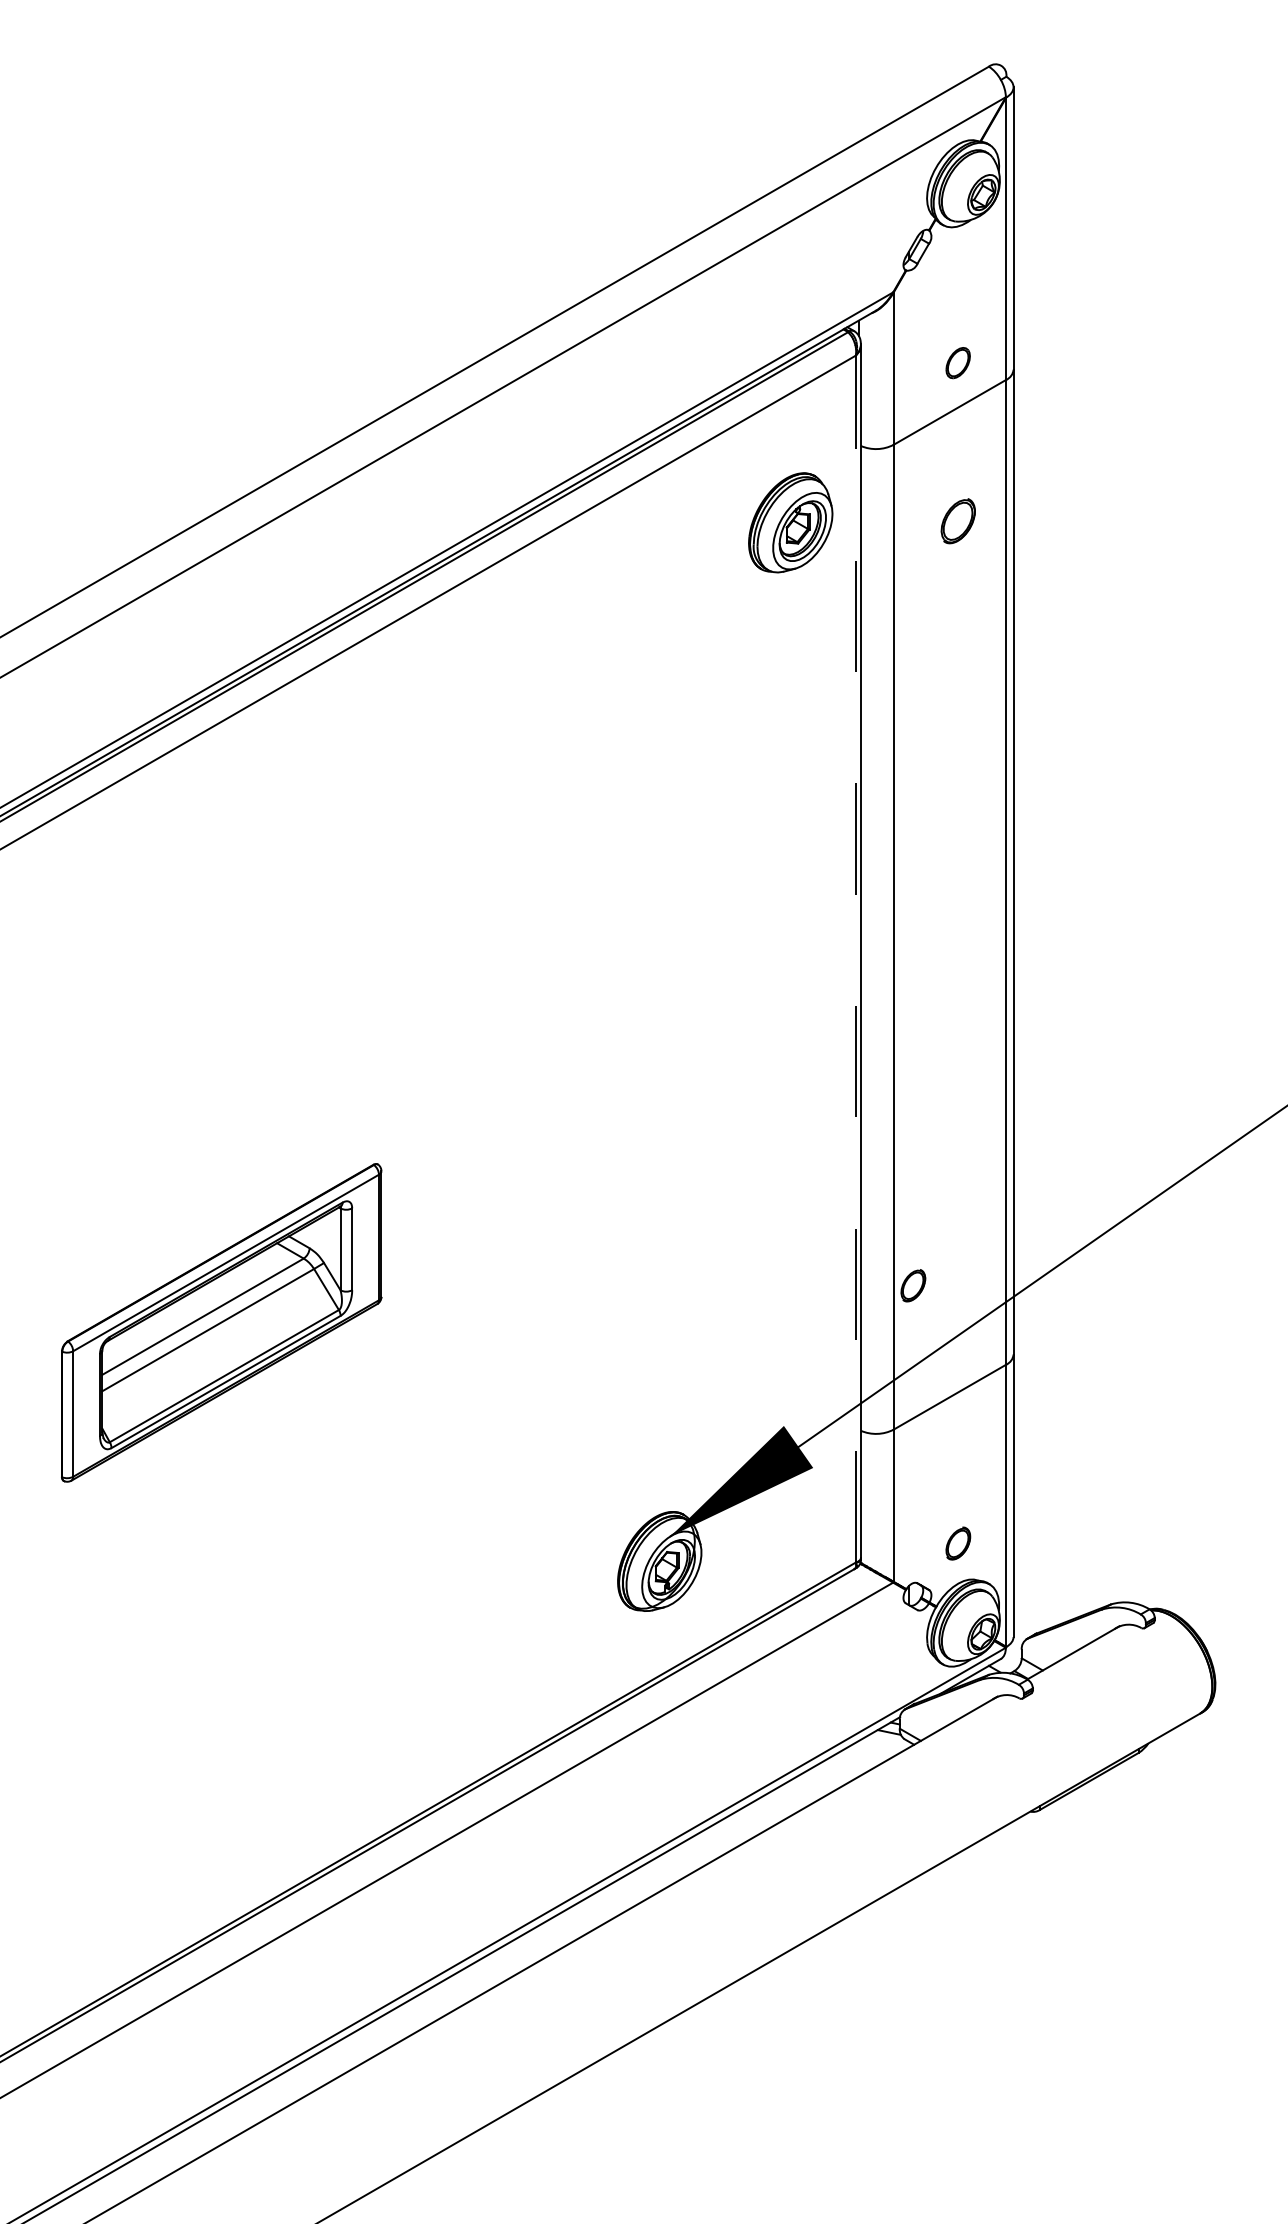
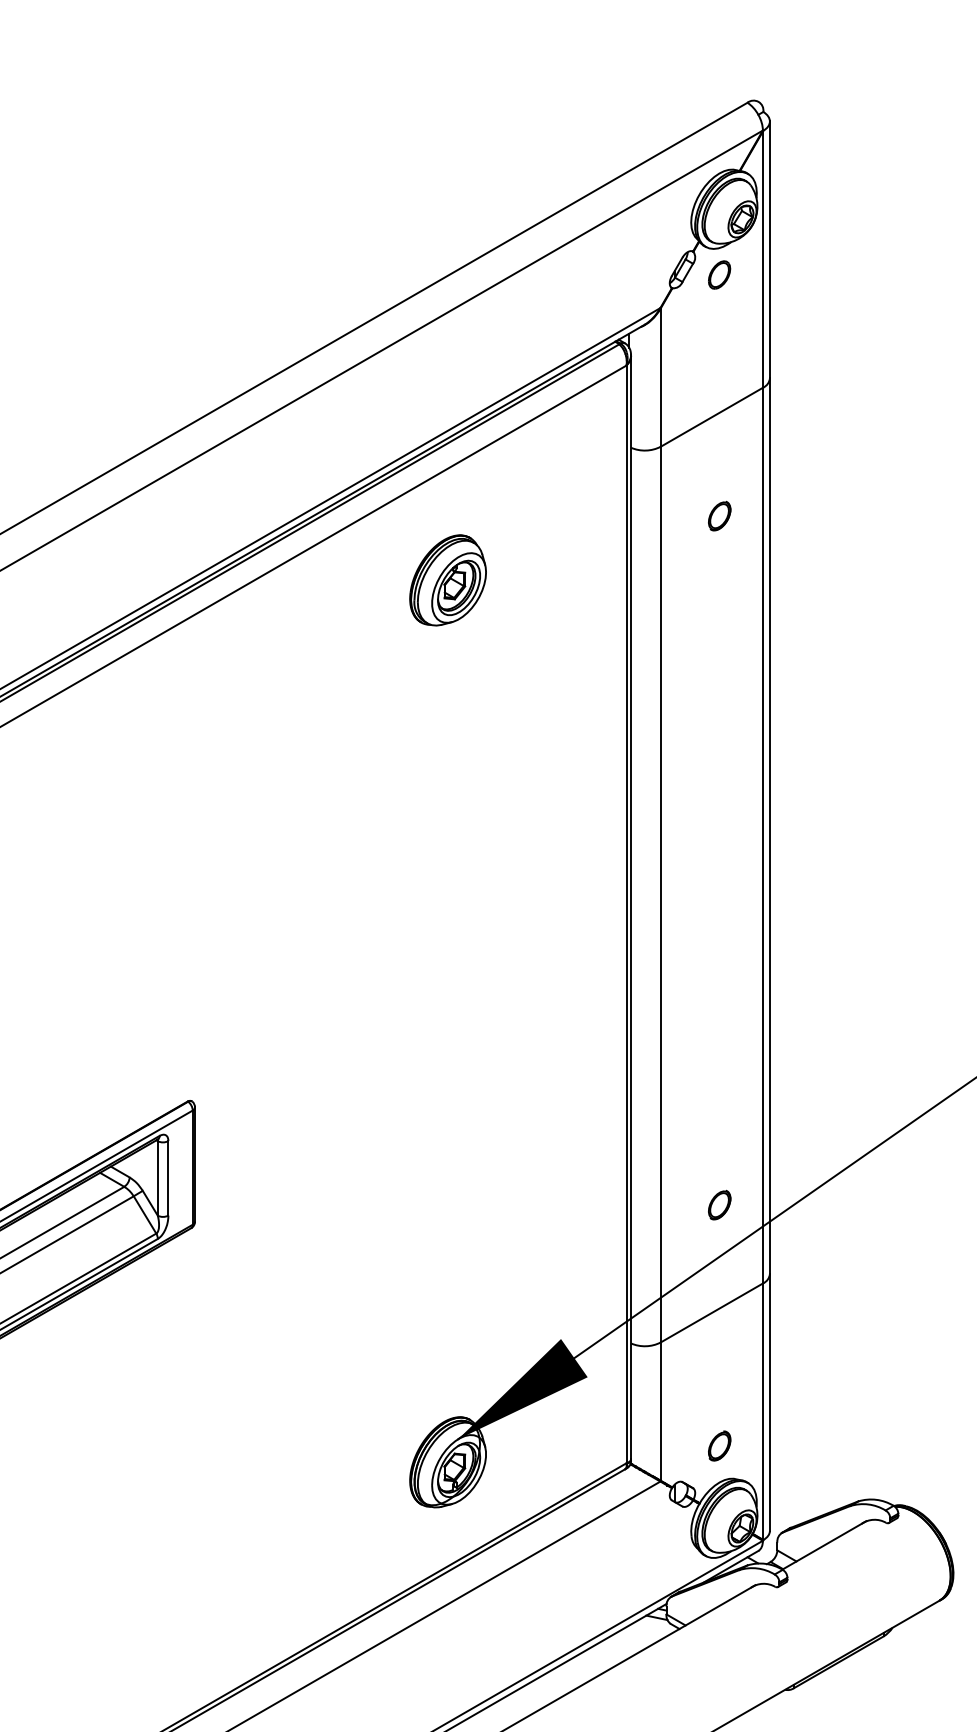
part: (957, 363) -> (718, 275), moved
part: (958, 520) -> (719, 515), size x0.71
part: (790, 522) -> (447, 580), moved
line: (855, 958) -> (626, 913), dashed -> solid
part: (913, 1285) -> (719, 1204), moved

